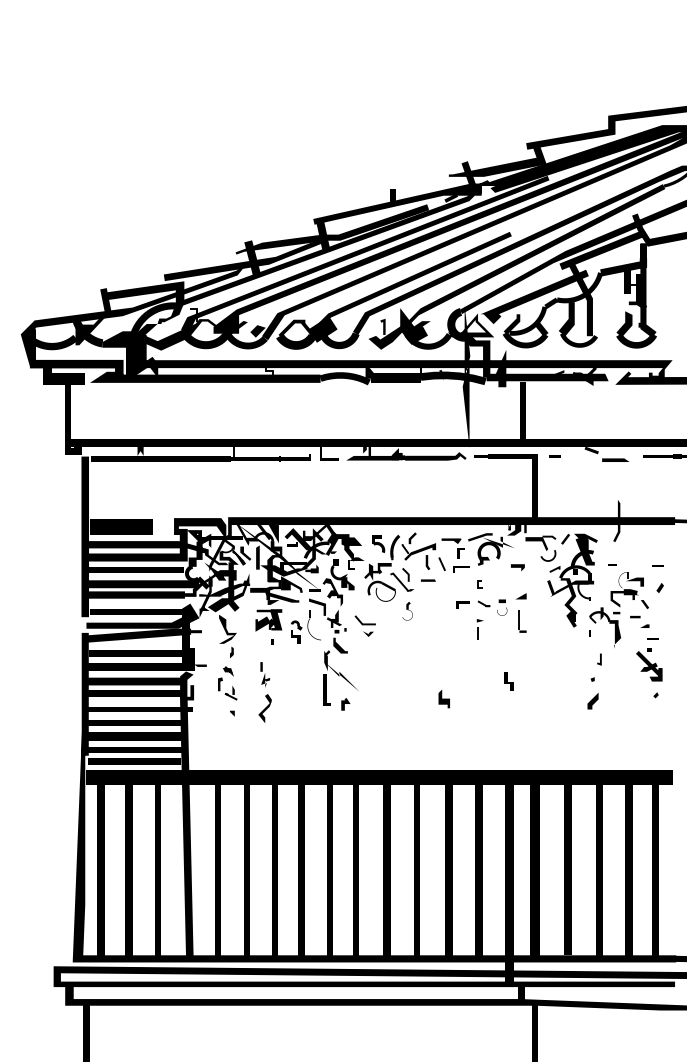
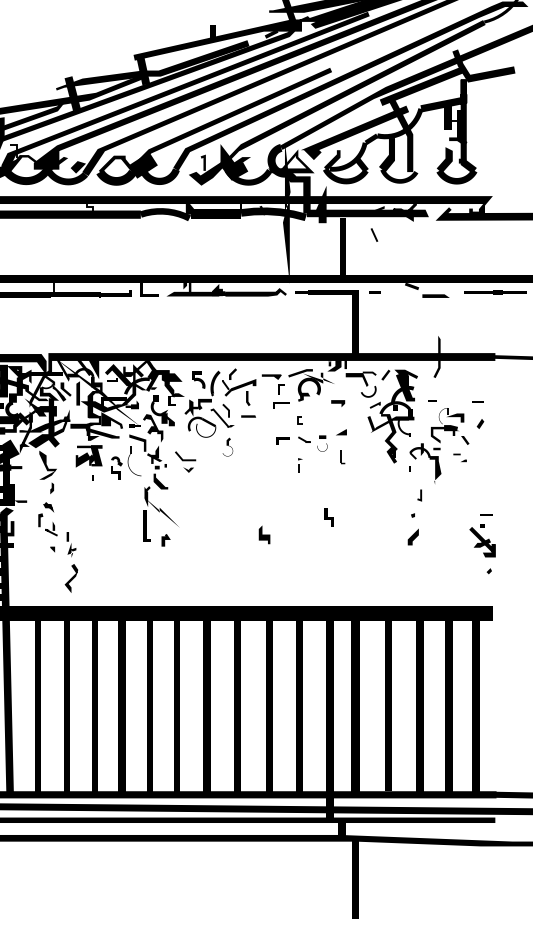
line: (441, 563) -> (373, 234), moved
part: (522, 621) -> (342, 457), size x0.6
part: (639, 621) -> (459, 457), size x0.7
part: (479, 629) -> (299, 465), size x0.7
part: (649, 668) -> (482, 544), moved
part: (264, 692) -> (70, 562), moved

